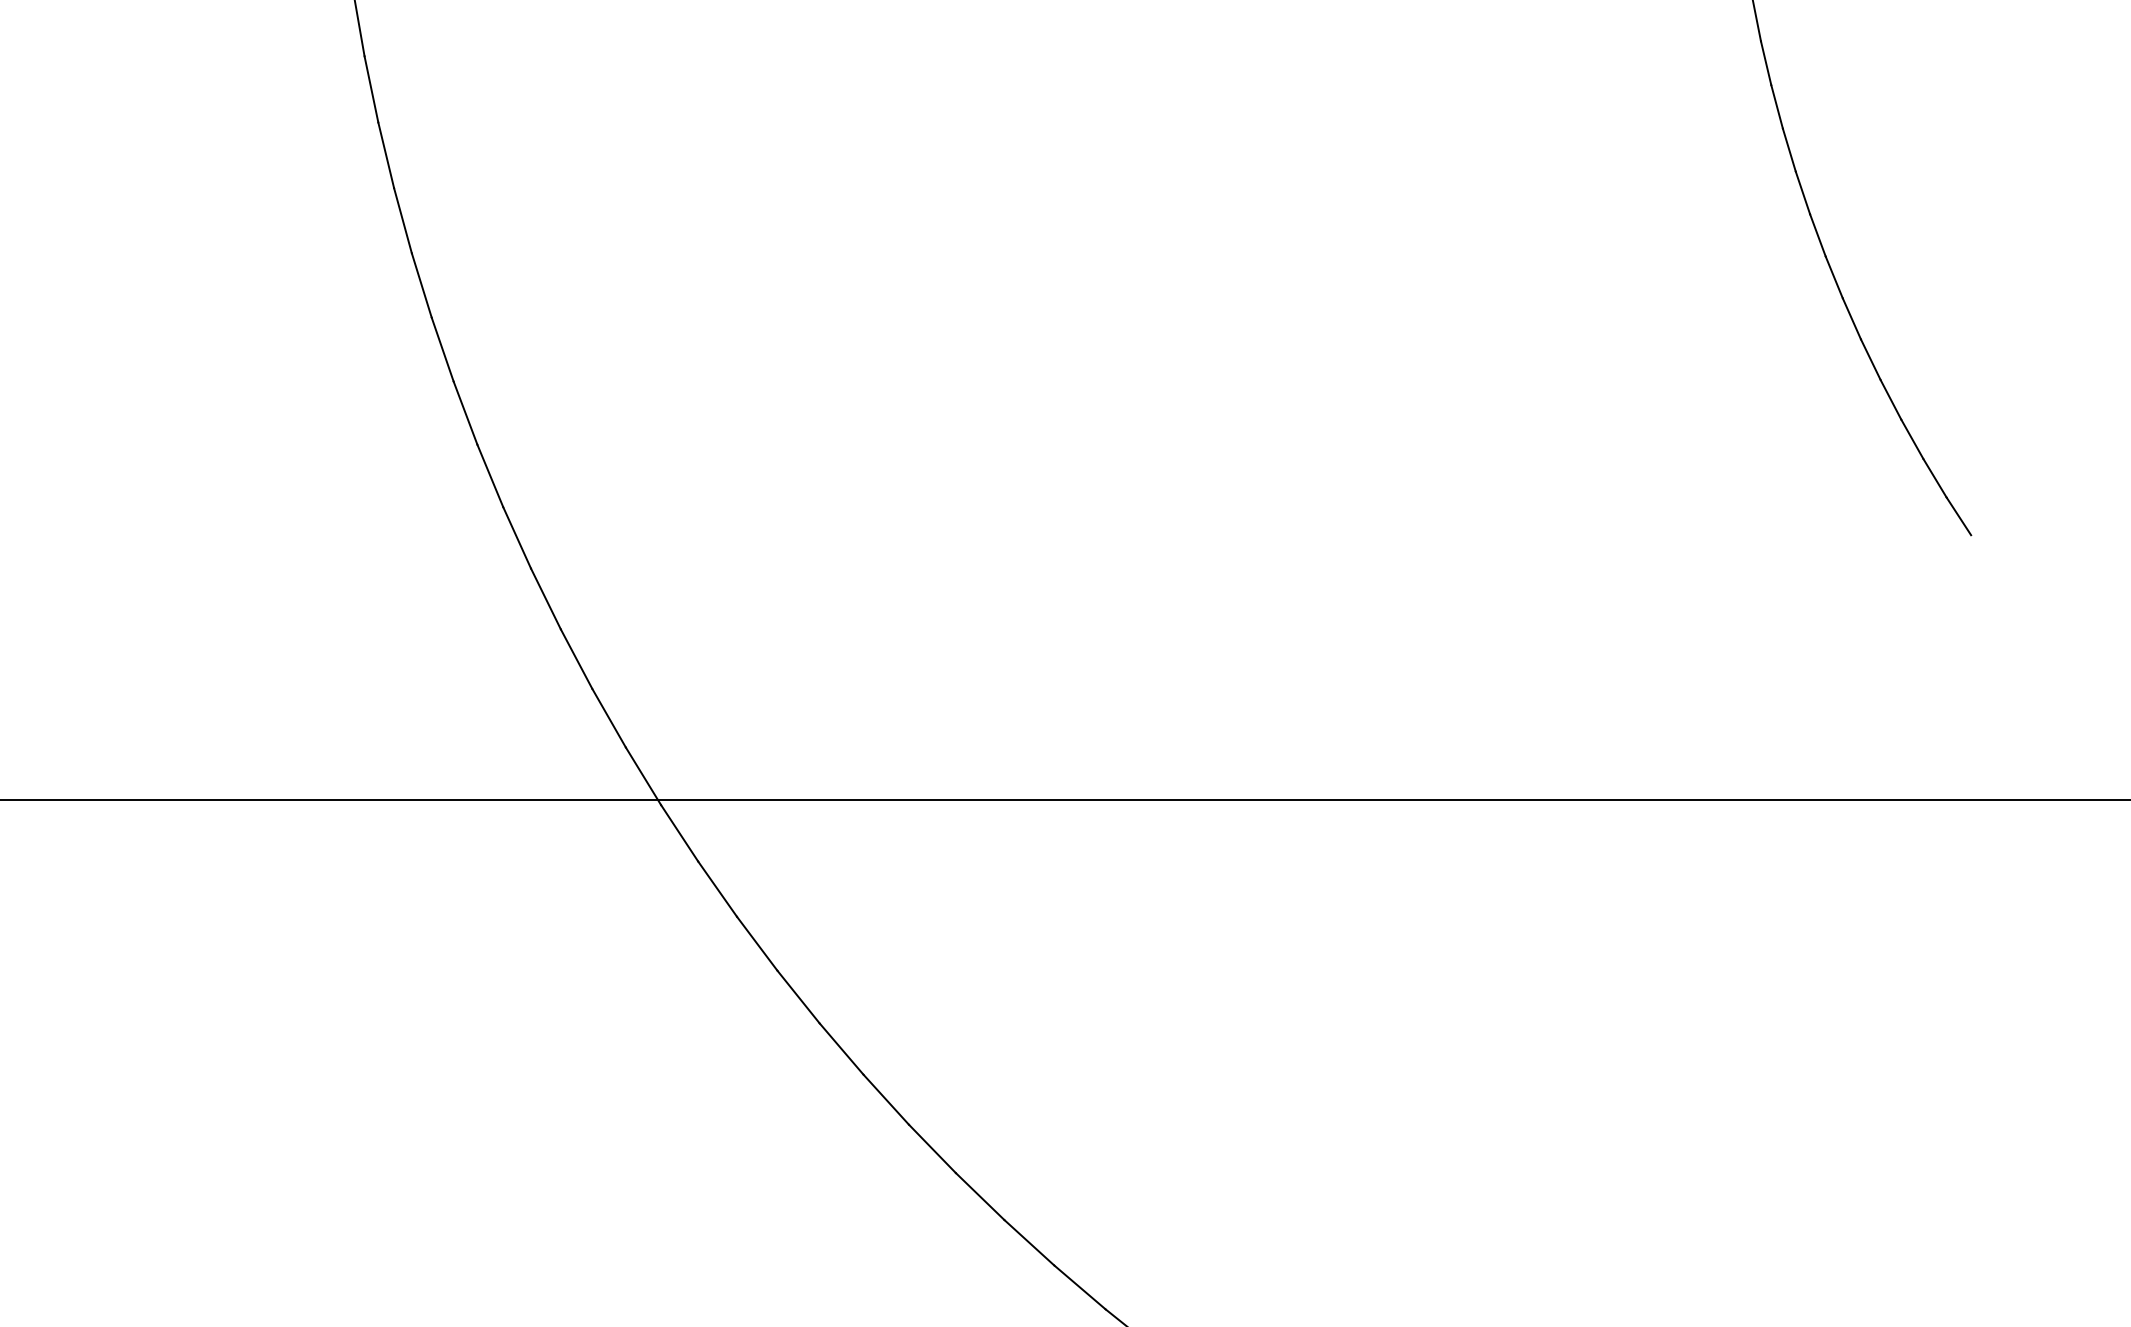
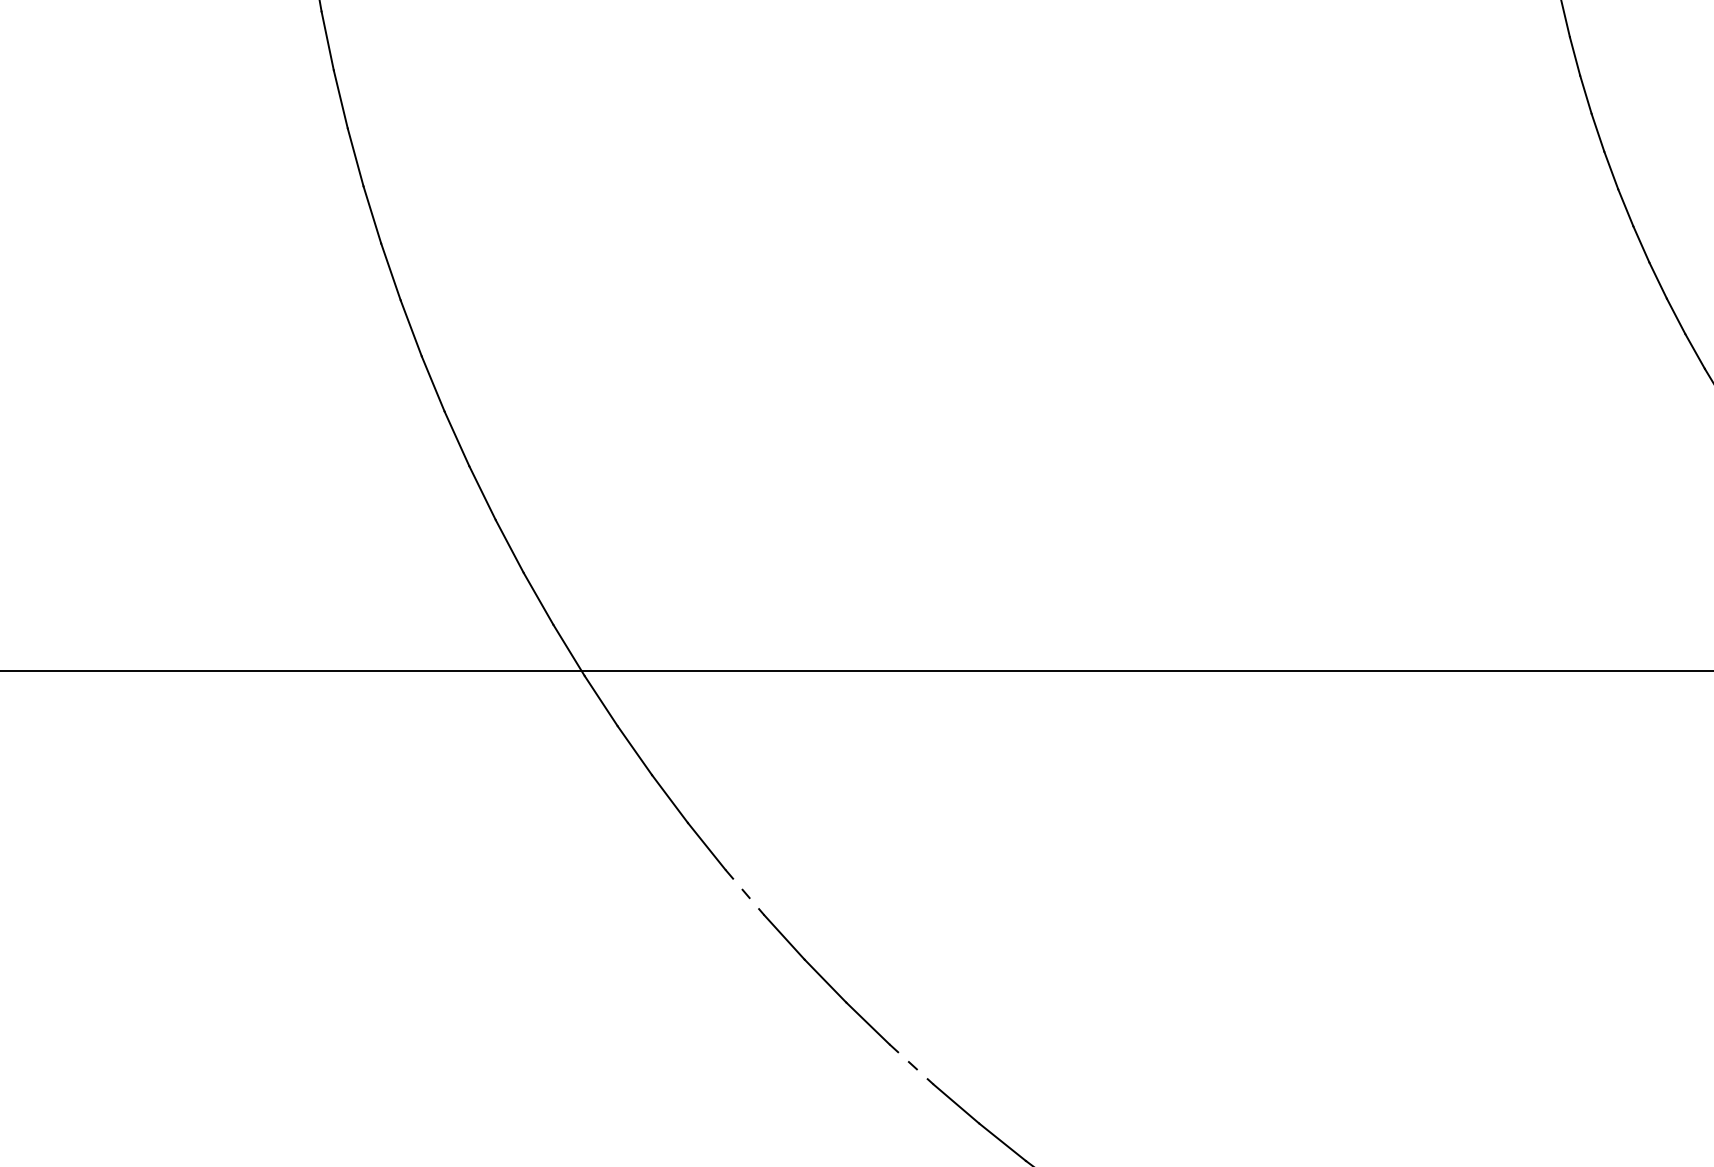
line: (841, 1049) -> (744, 892), solid -> dashed
line: (1029, 1242) -> (911, 1064), solid -> dashed

